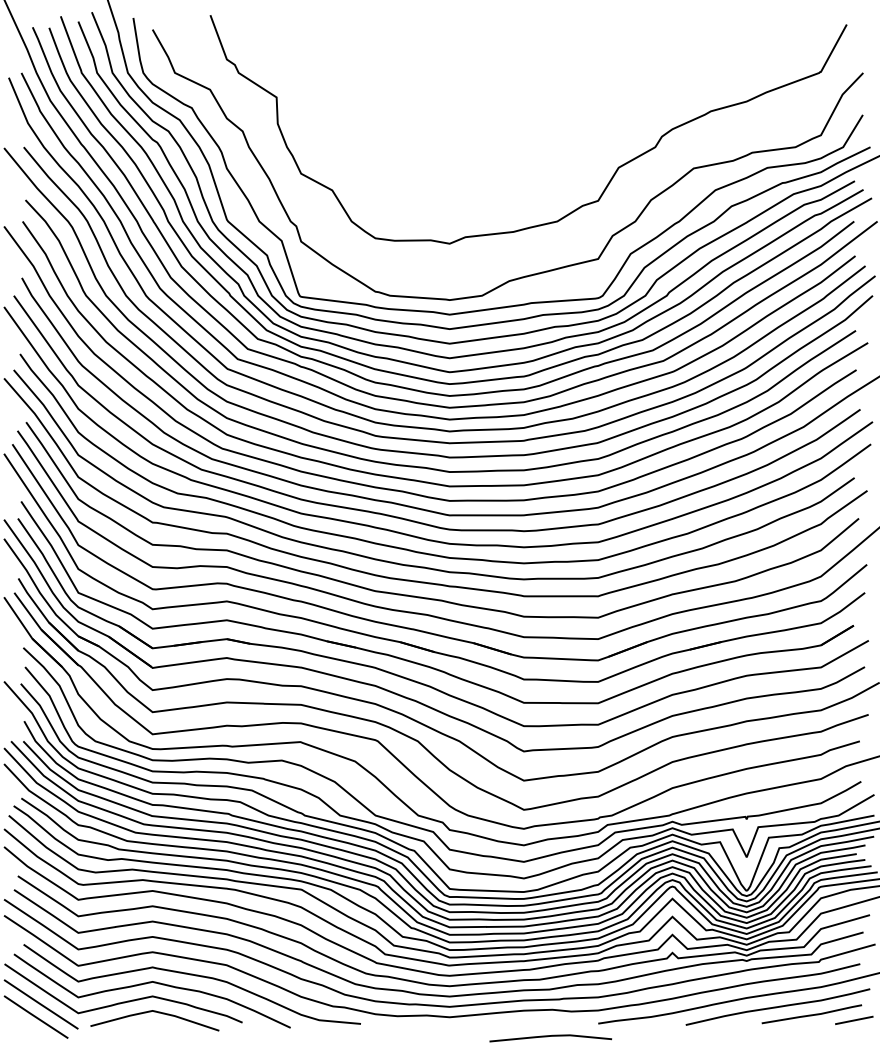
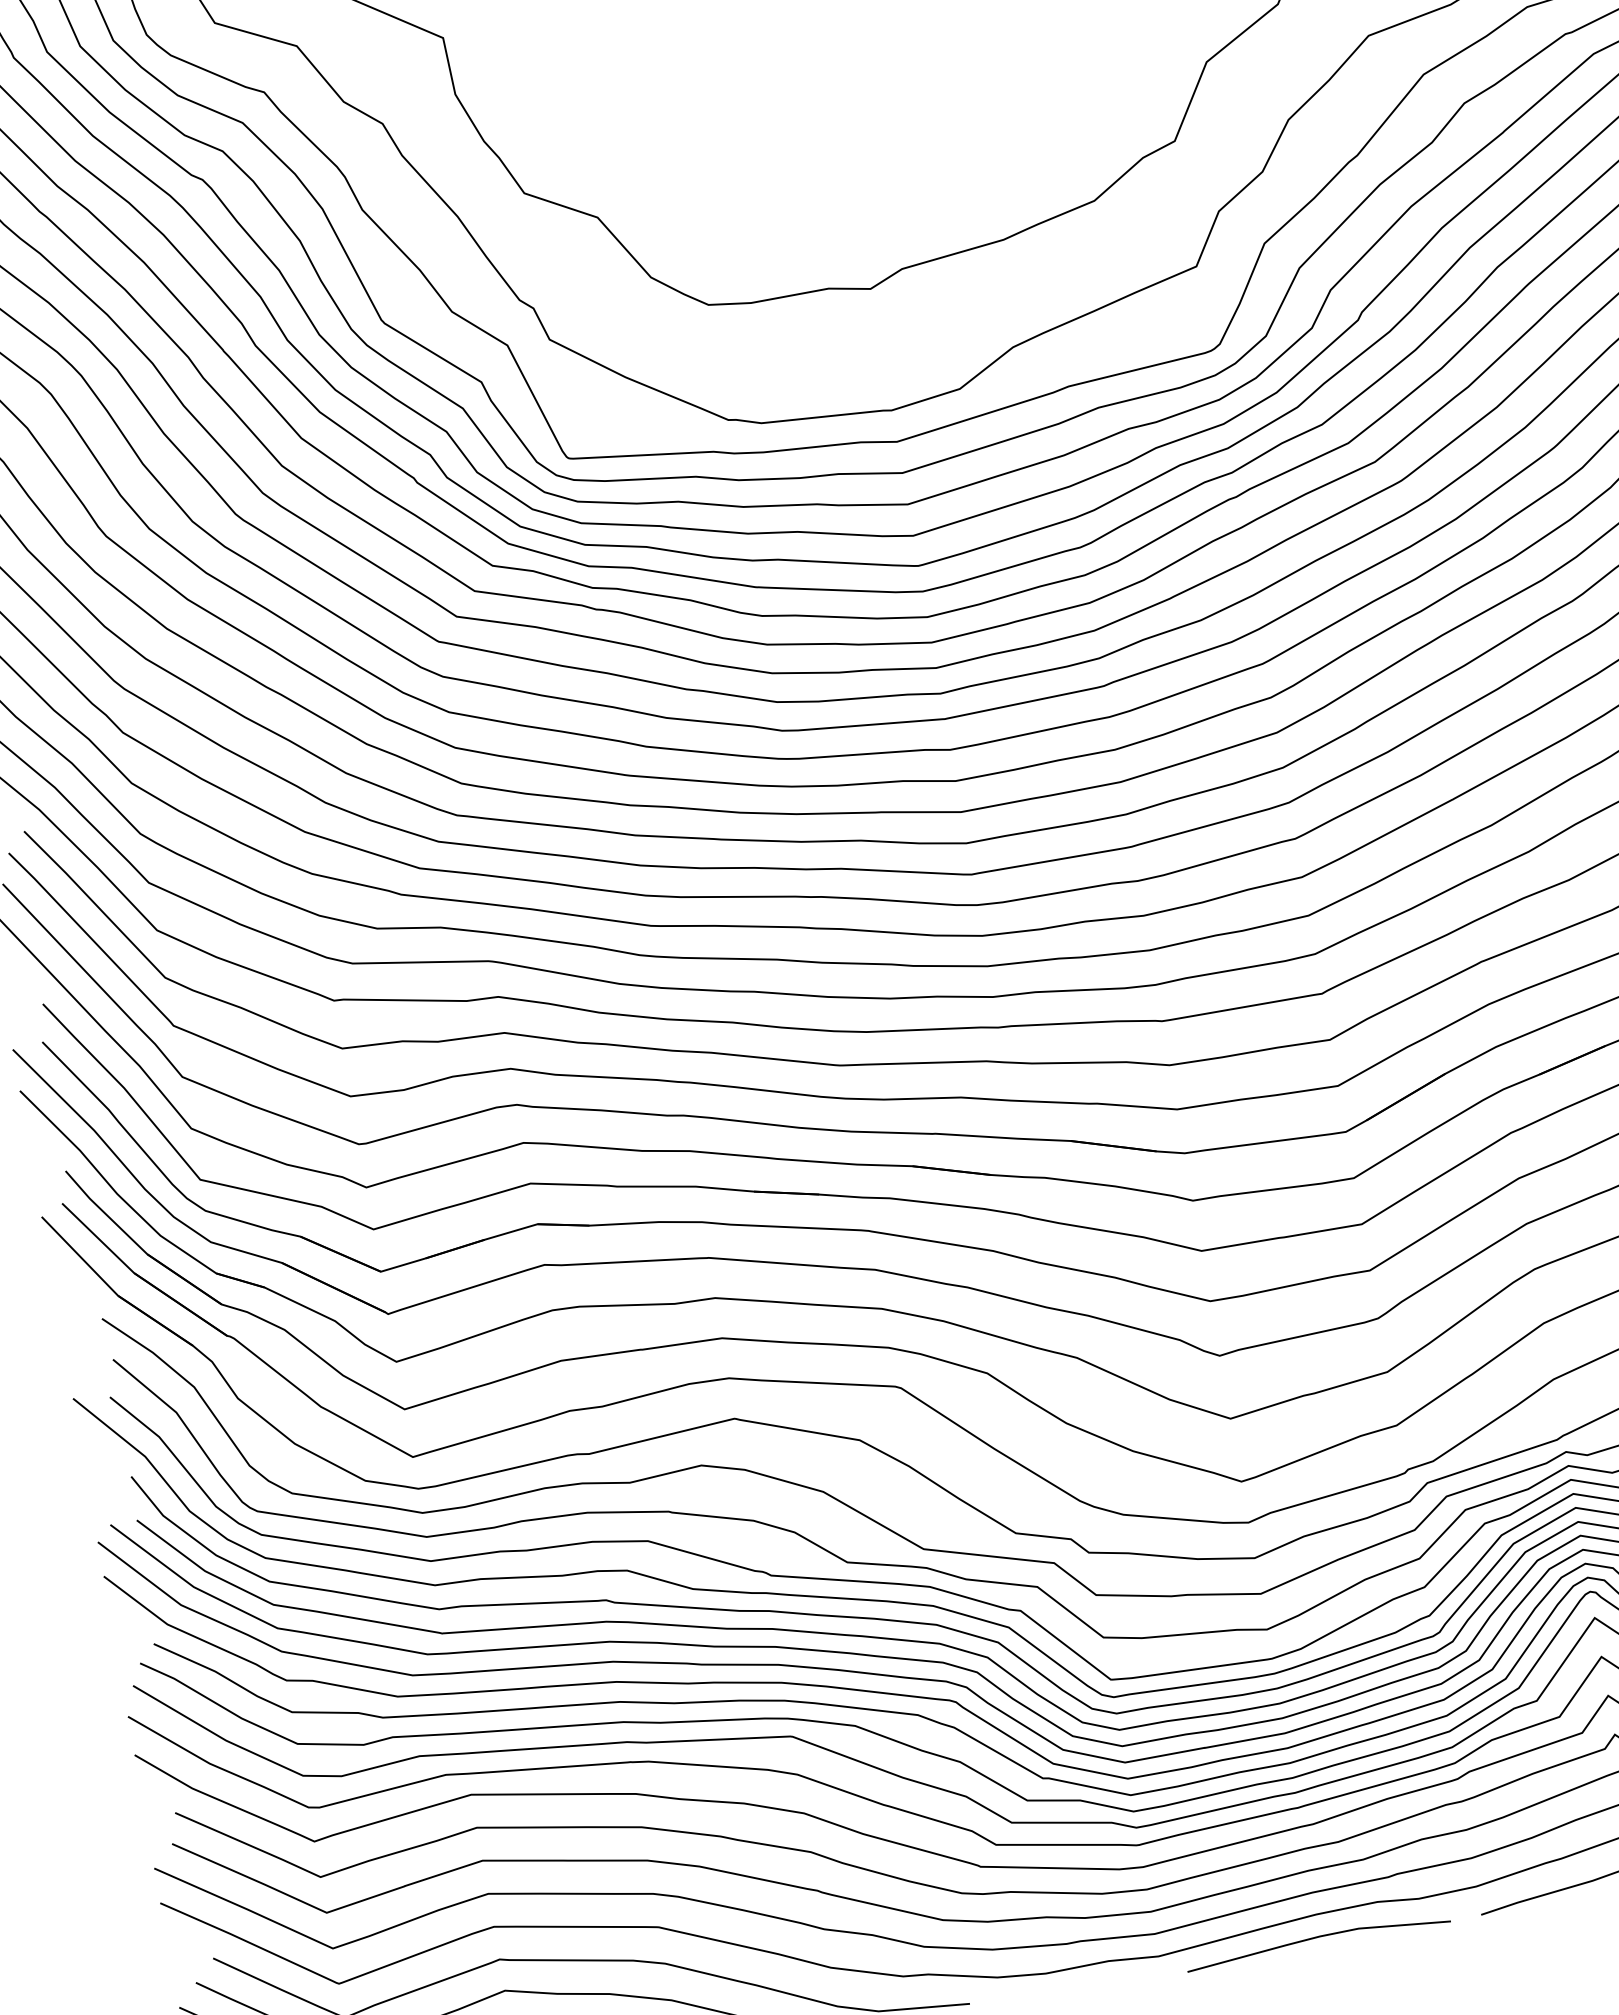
line: (550, 1036) -> (1317, 1938), moved

